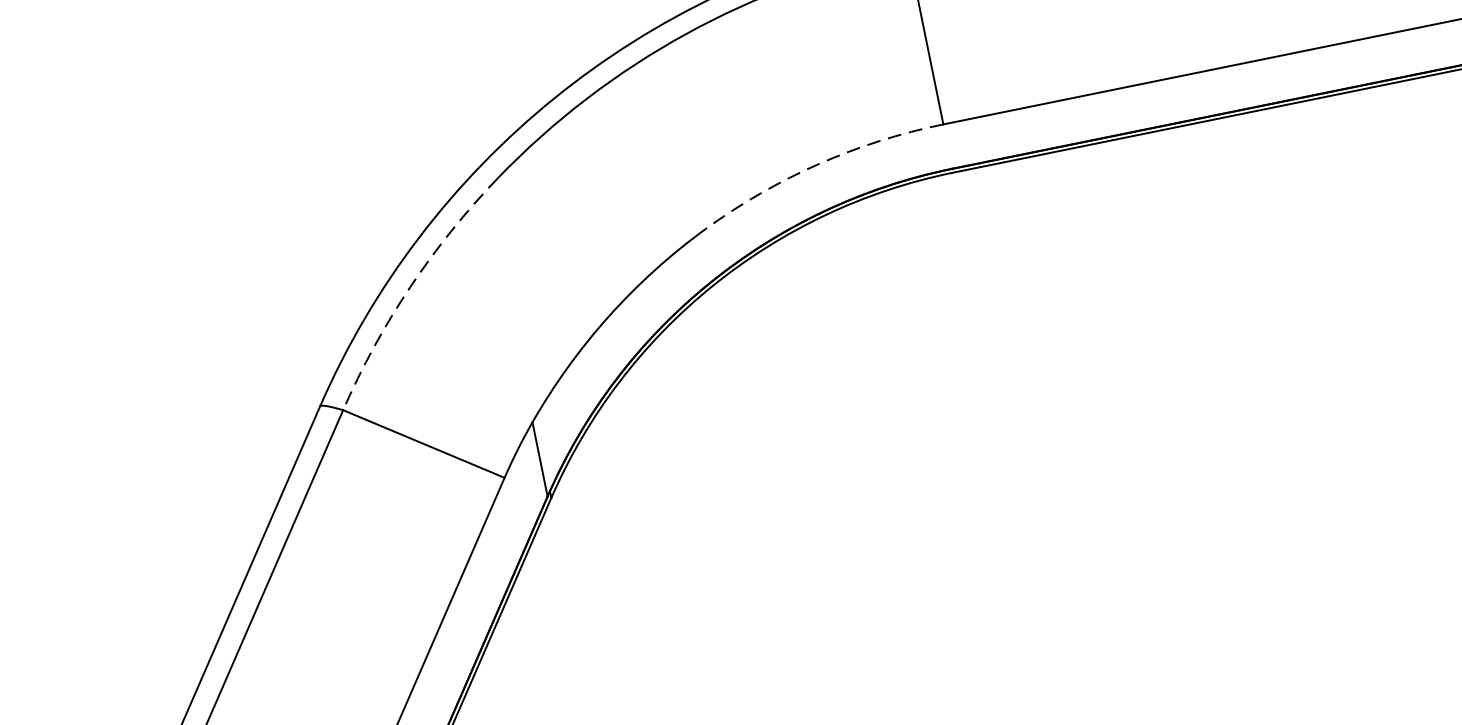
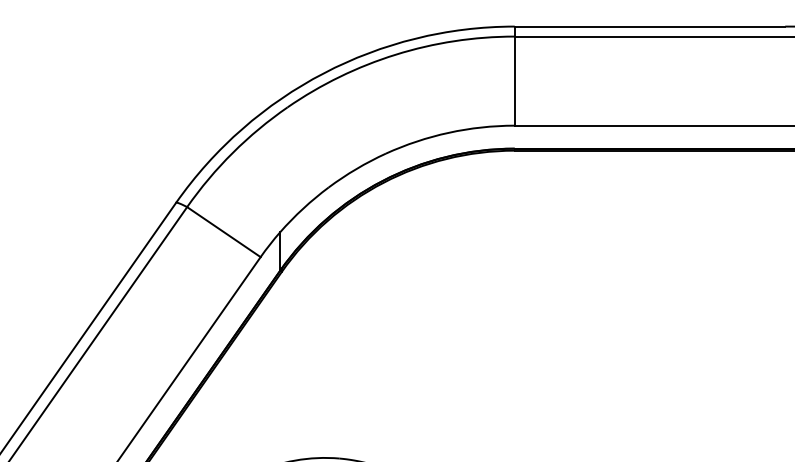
arc: (818, 163) -> (448, 132), dashed -> solid
arc: (409, 286) -> (232, 152), dashed -> solid

